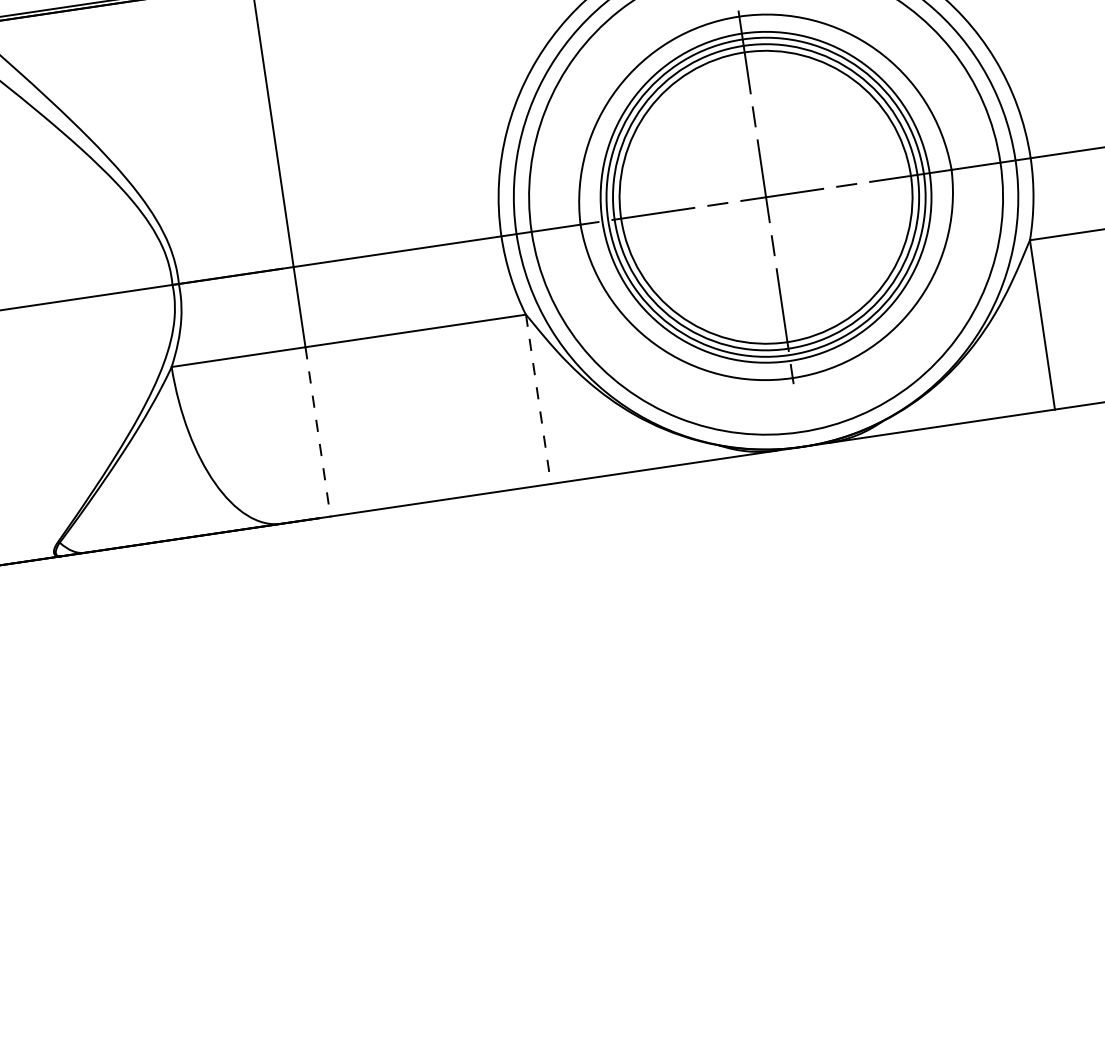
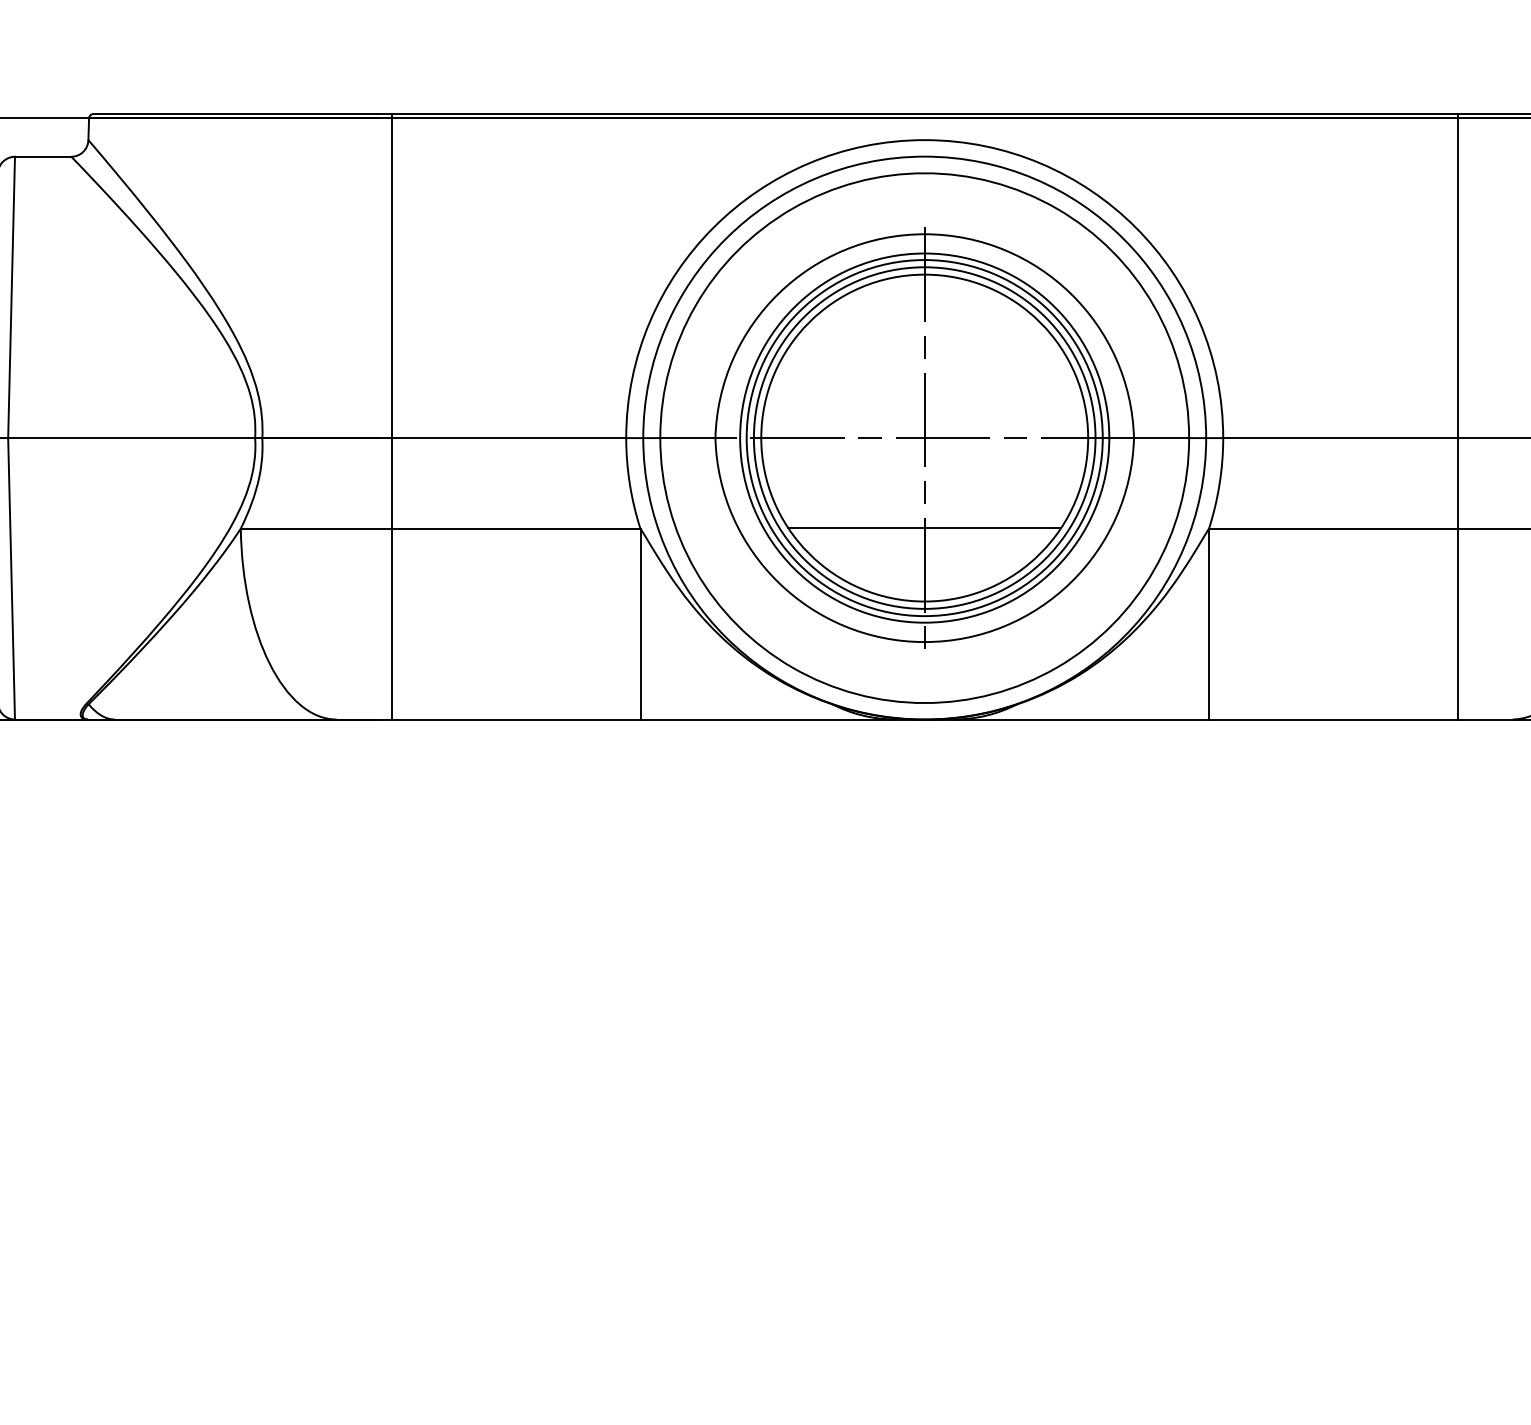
line: (777, 276) -> (924, 527), added
line: (538, 399) -> (640, 624), dashed -> solid
line: (317, 432) -> (391, 624), dashed -> solid

